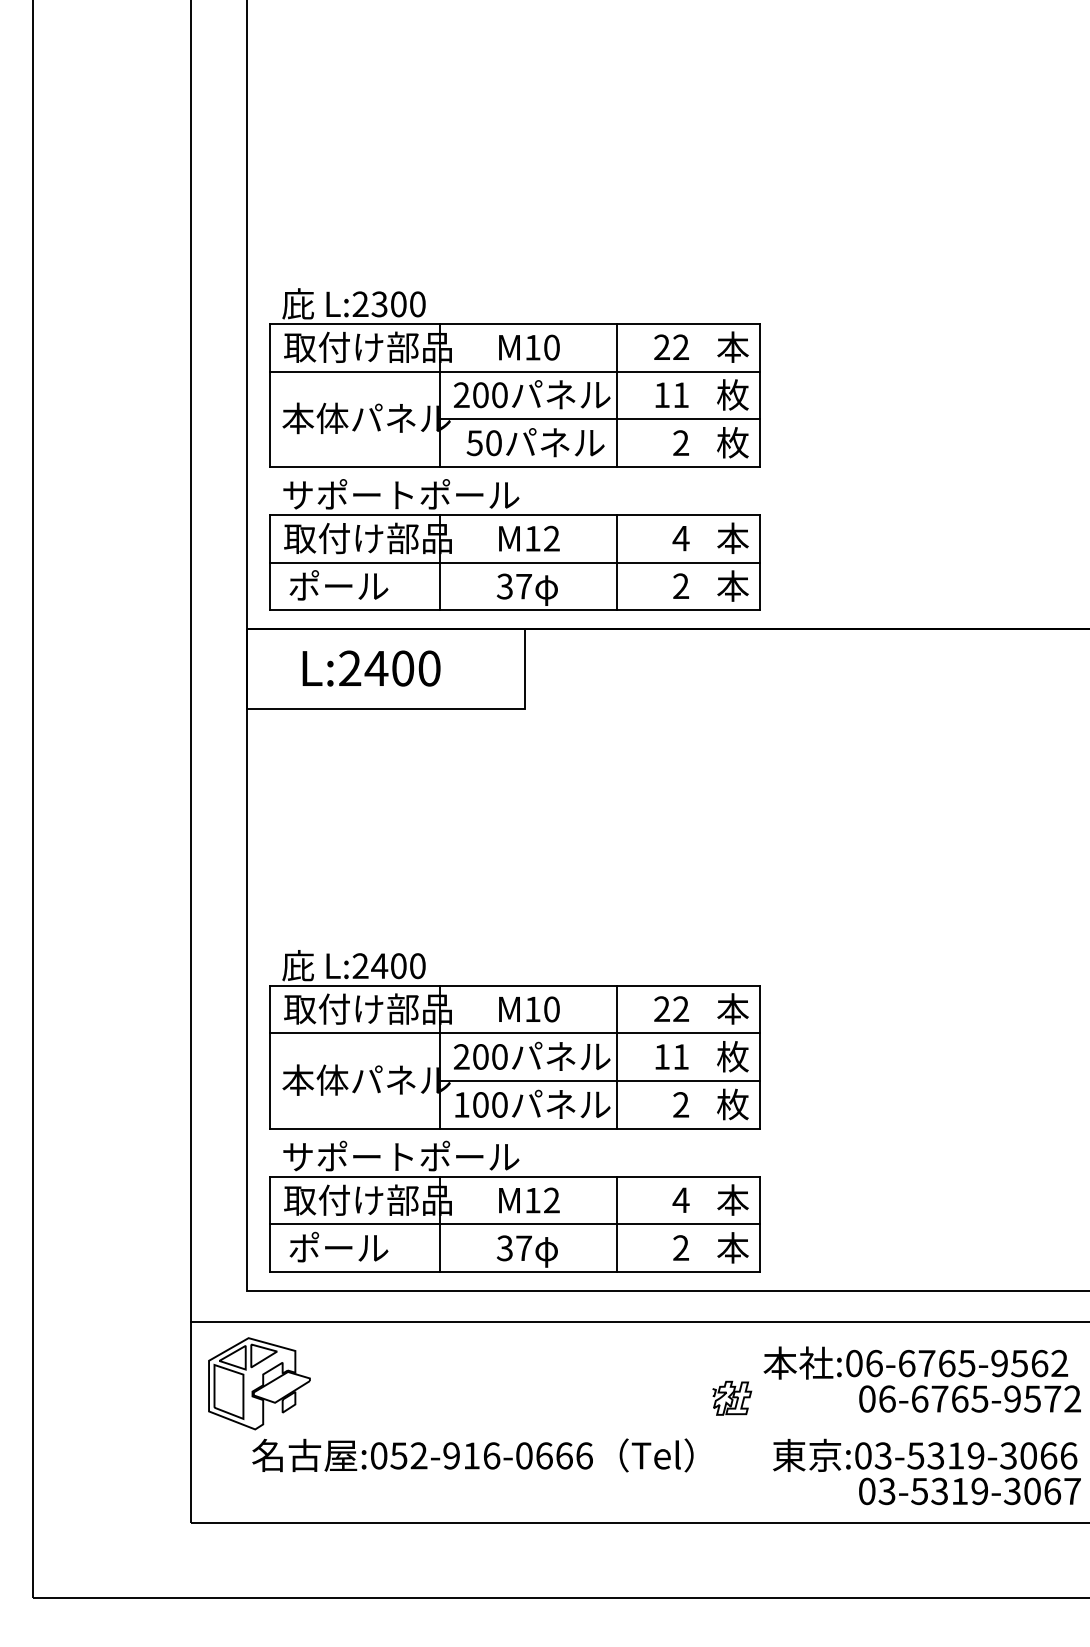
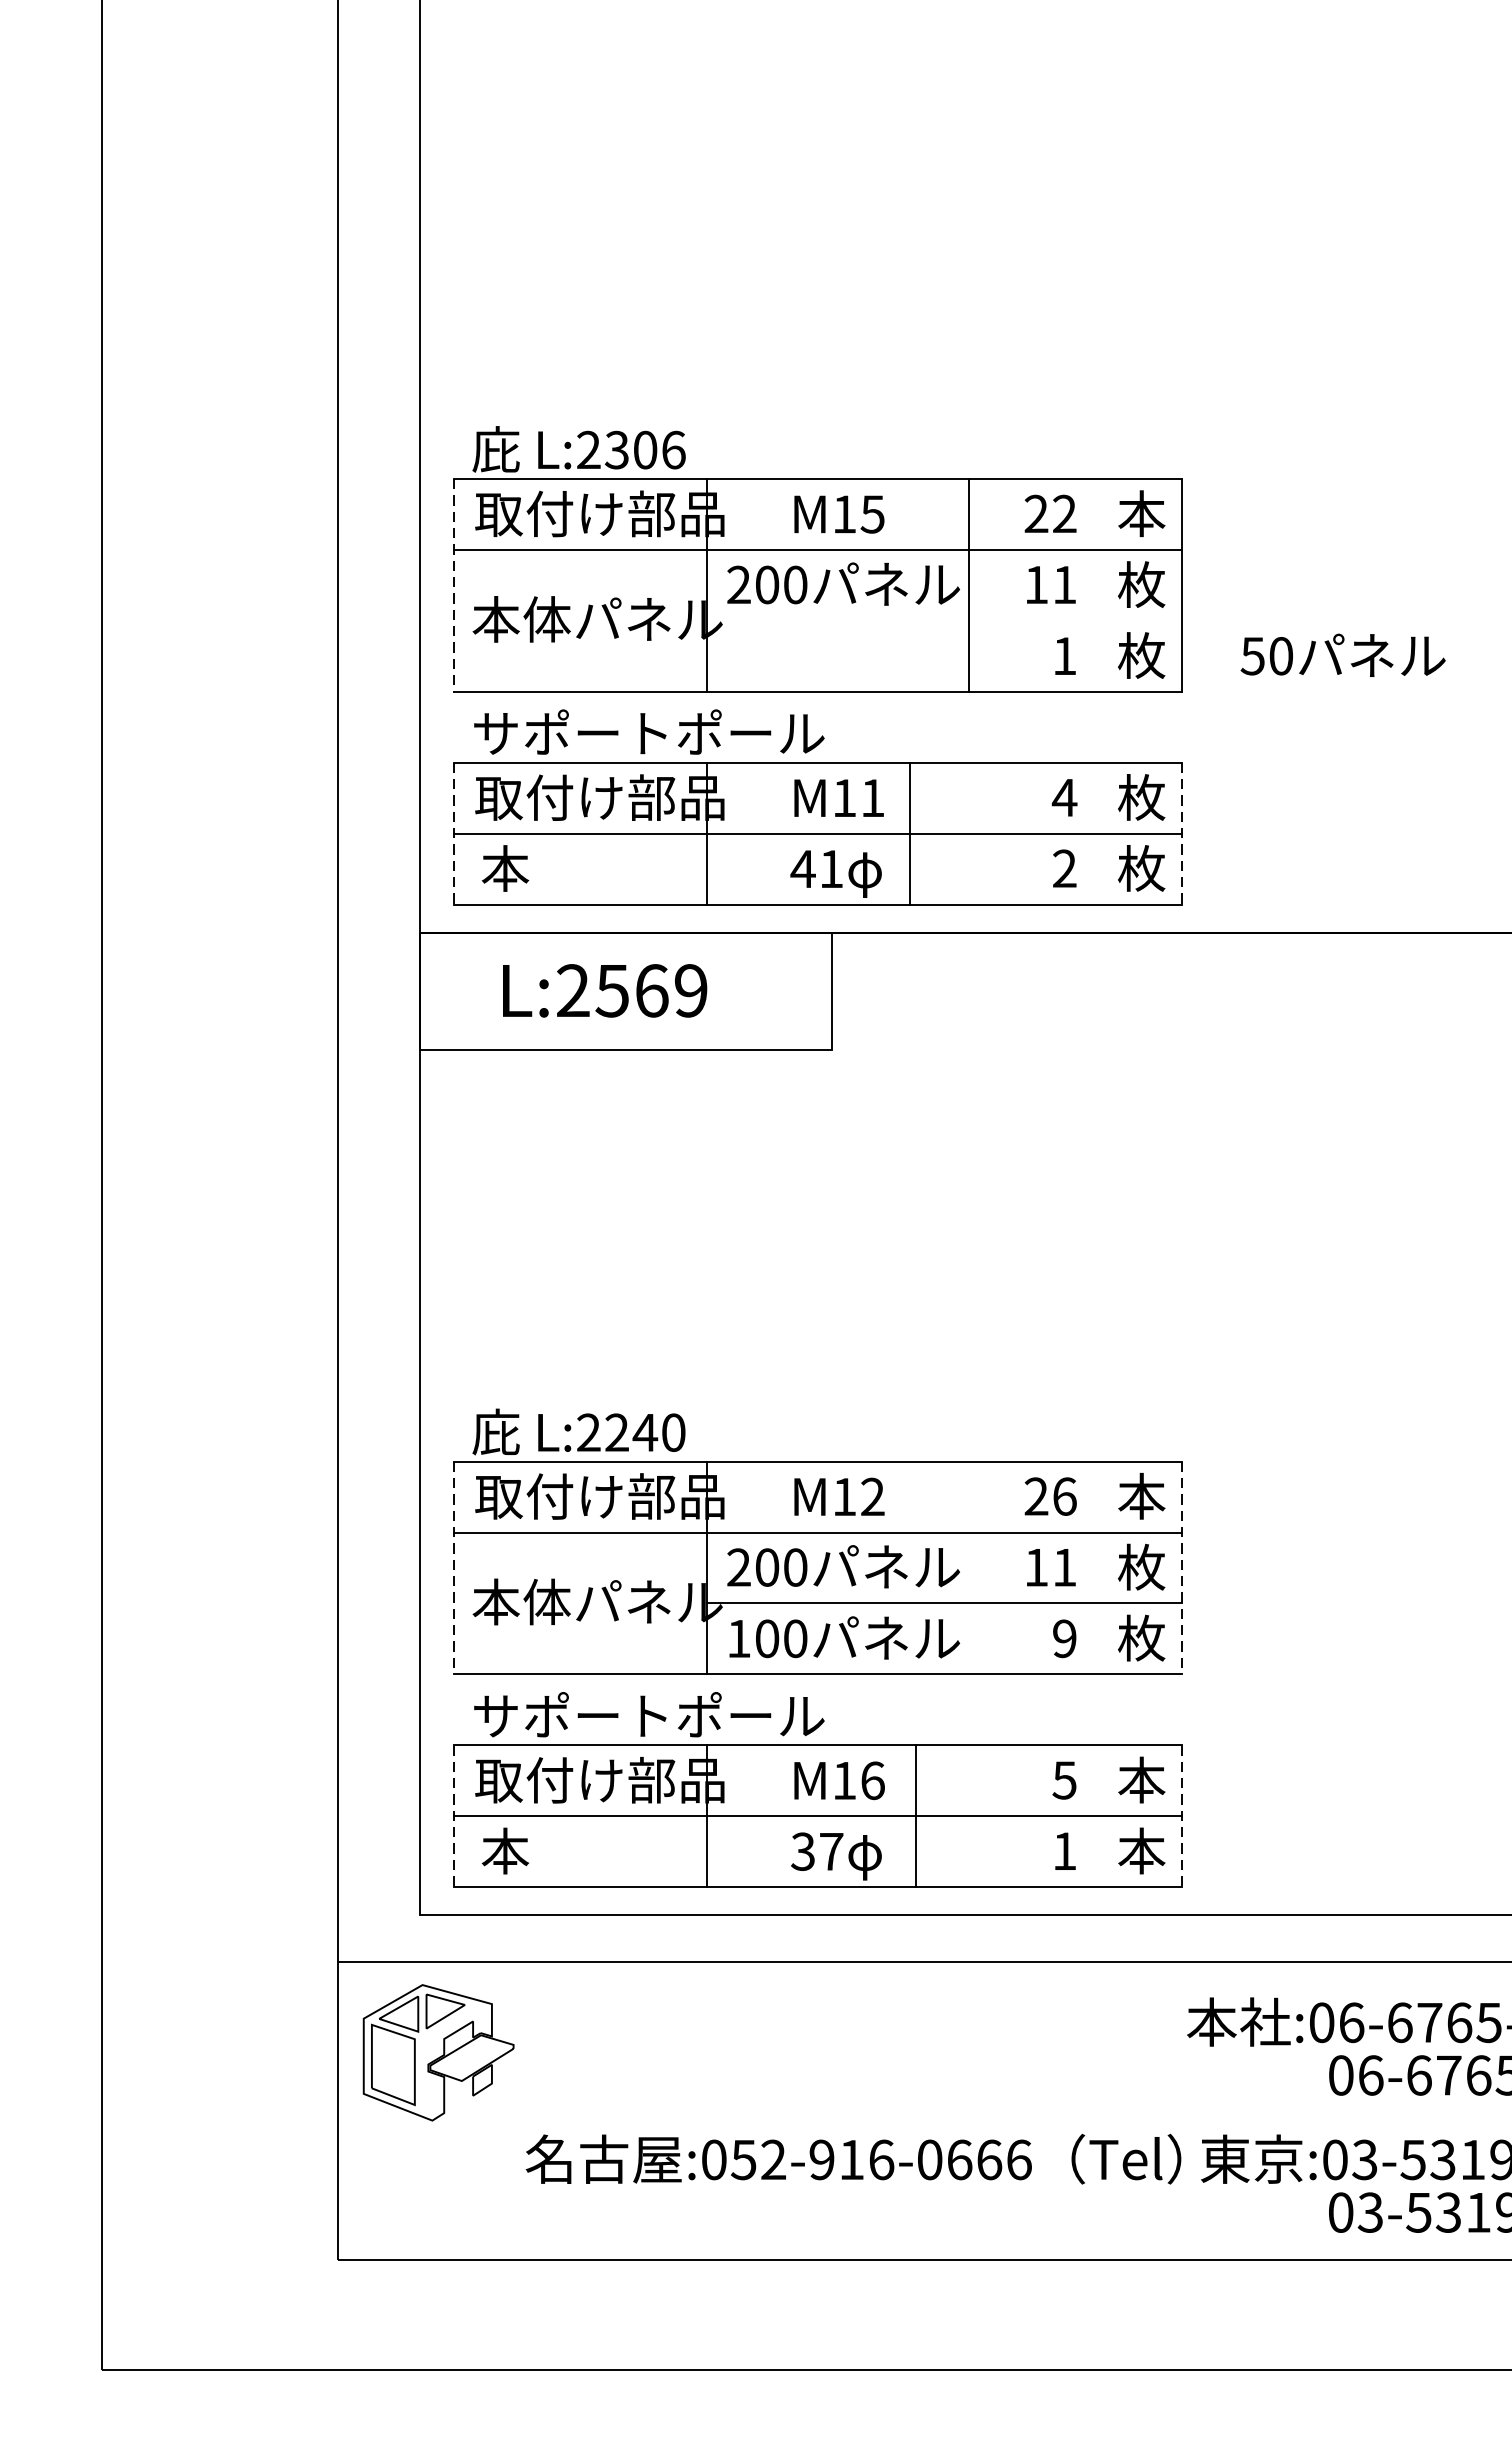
text: (417, 304) -> (673, 450), L:2300 -> L:2306
text: (551, 347) -> (872, 514), M10 -> M15
line: (269, 395) -> (453, 585), solid -> dashed
line: (599, 419) -> (943, 621), removed
text: (535, 442) -> (1342, 655), moved
text: (680, 442) -> (1063, 655), 2 -> 1
text: (732, 537) -> (1141, 796), 本 -> 枚
text: (551, 538) -> (872, 797), M12 -> M11
line: (269, 562) -> (453, 833), solid -> dashed
line: (616, 562) -> (909, 833), moved
line: (759, 562) -> (1181, 833), solid -> dashed
text: (338, 585) -> (556, 867), ポール -> 本
text: (732, 585) -> (1141, 867), 本 -> 枚
text: (513, 586) -> (815, 869), 37 -> 41
text: (402, 668) -> (651, 990), L:2400 -> L:2569
text: (389, 966) -> (631, 1433), L:2400 -> L:2240
text: (551, 1009) -> (872, 1497), M10 -> M12
text: (681, 1009) -> (1065, 1497), 22 -> 26
line: (616, 1056) -> (968, 1566), removed
line: (269, 1057) -> (453, 1568), solid -> dashed
line: (759, 1057) -> (1181, 1568), solid -> dashed
text: (680, 1104) -> (1063, 1638), 2 -> 9
text: (551, 1200) -> (872, 1780), M12 -> M16
text: (680, 1200) -> (1063, 1780), 4 -> 5
line: (269, 1224) -> (453, 1816), solid -> dashed
line: (616, 1224) -> (915, 1816), moved
line: (759, 1224) -> (1181, 1816), solid -> dashed
text: (338, 1247) -> (556, 1850), ポール -> 本
text: (680, 1247) -> (1063, 1850), 2 -> 1
part: (732, 1397) -> (1141, 2073), removed
text: (472, 1455) -> (852, 2159), moved

